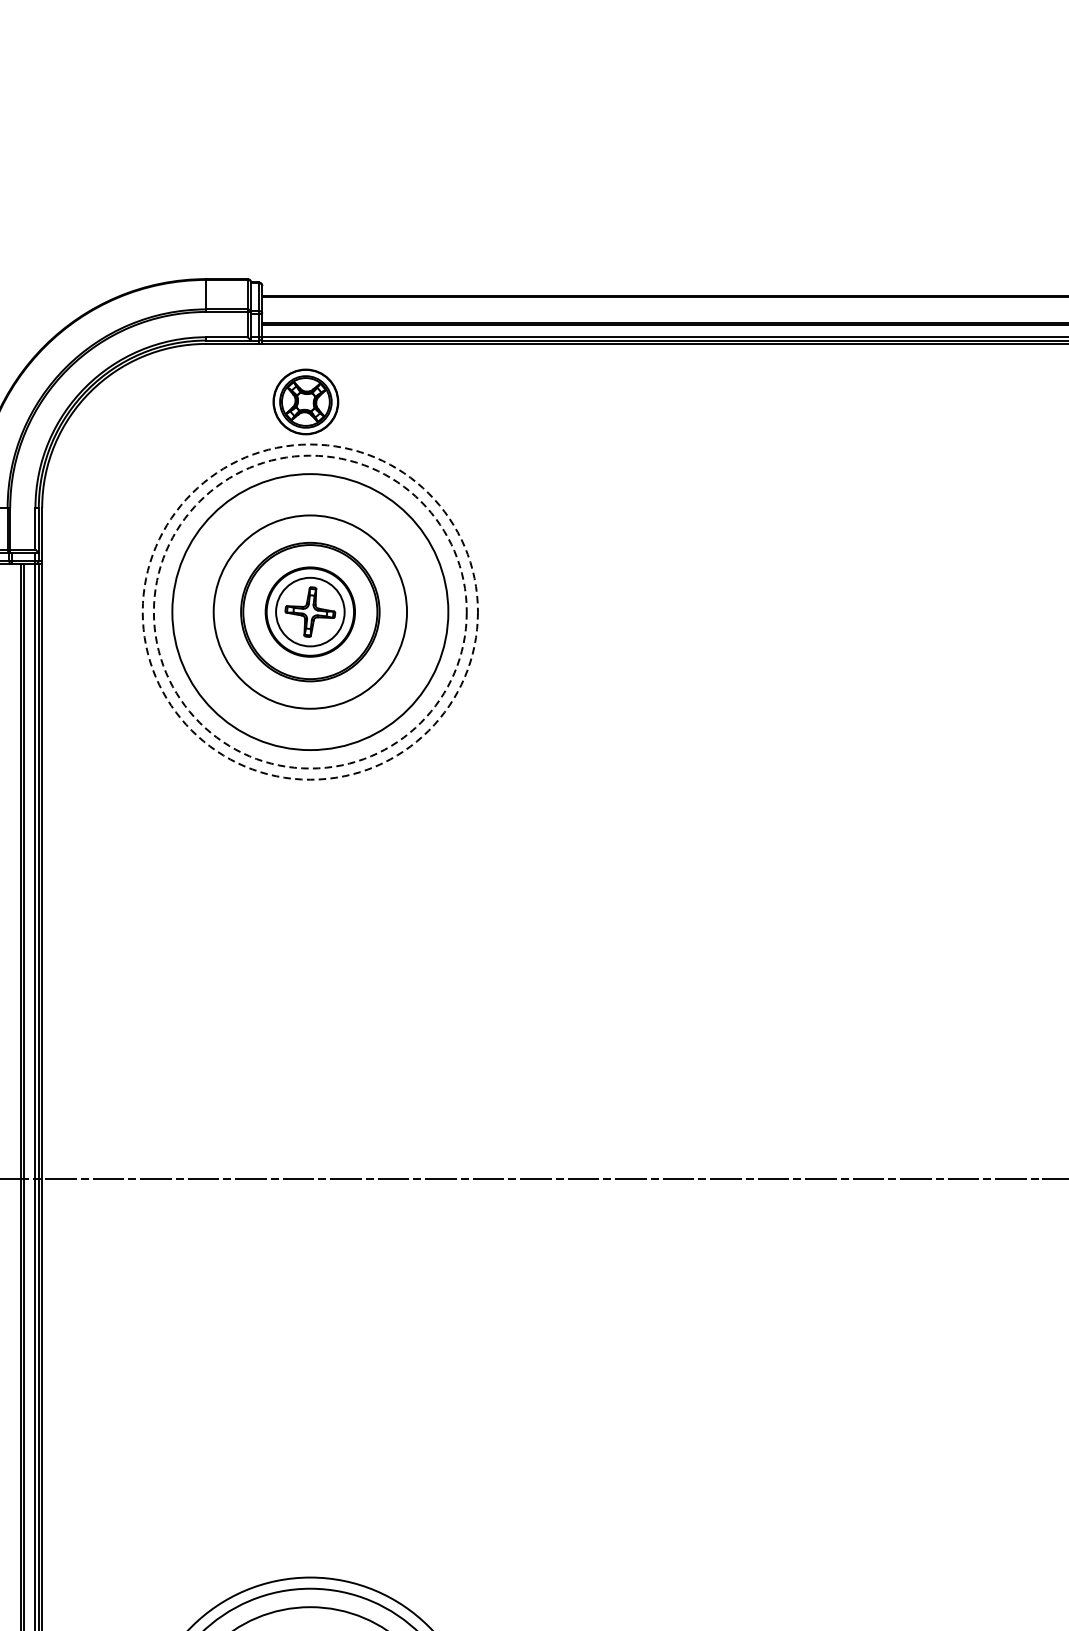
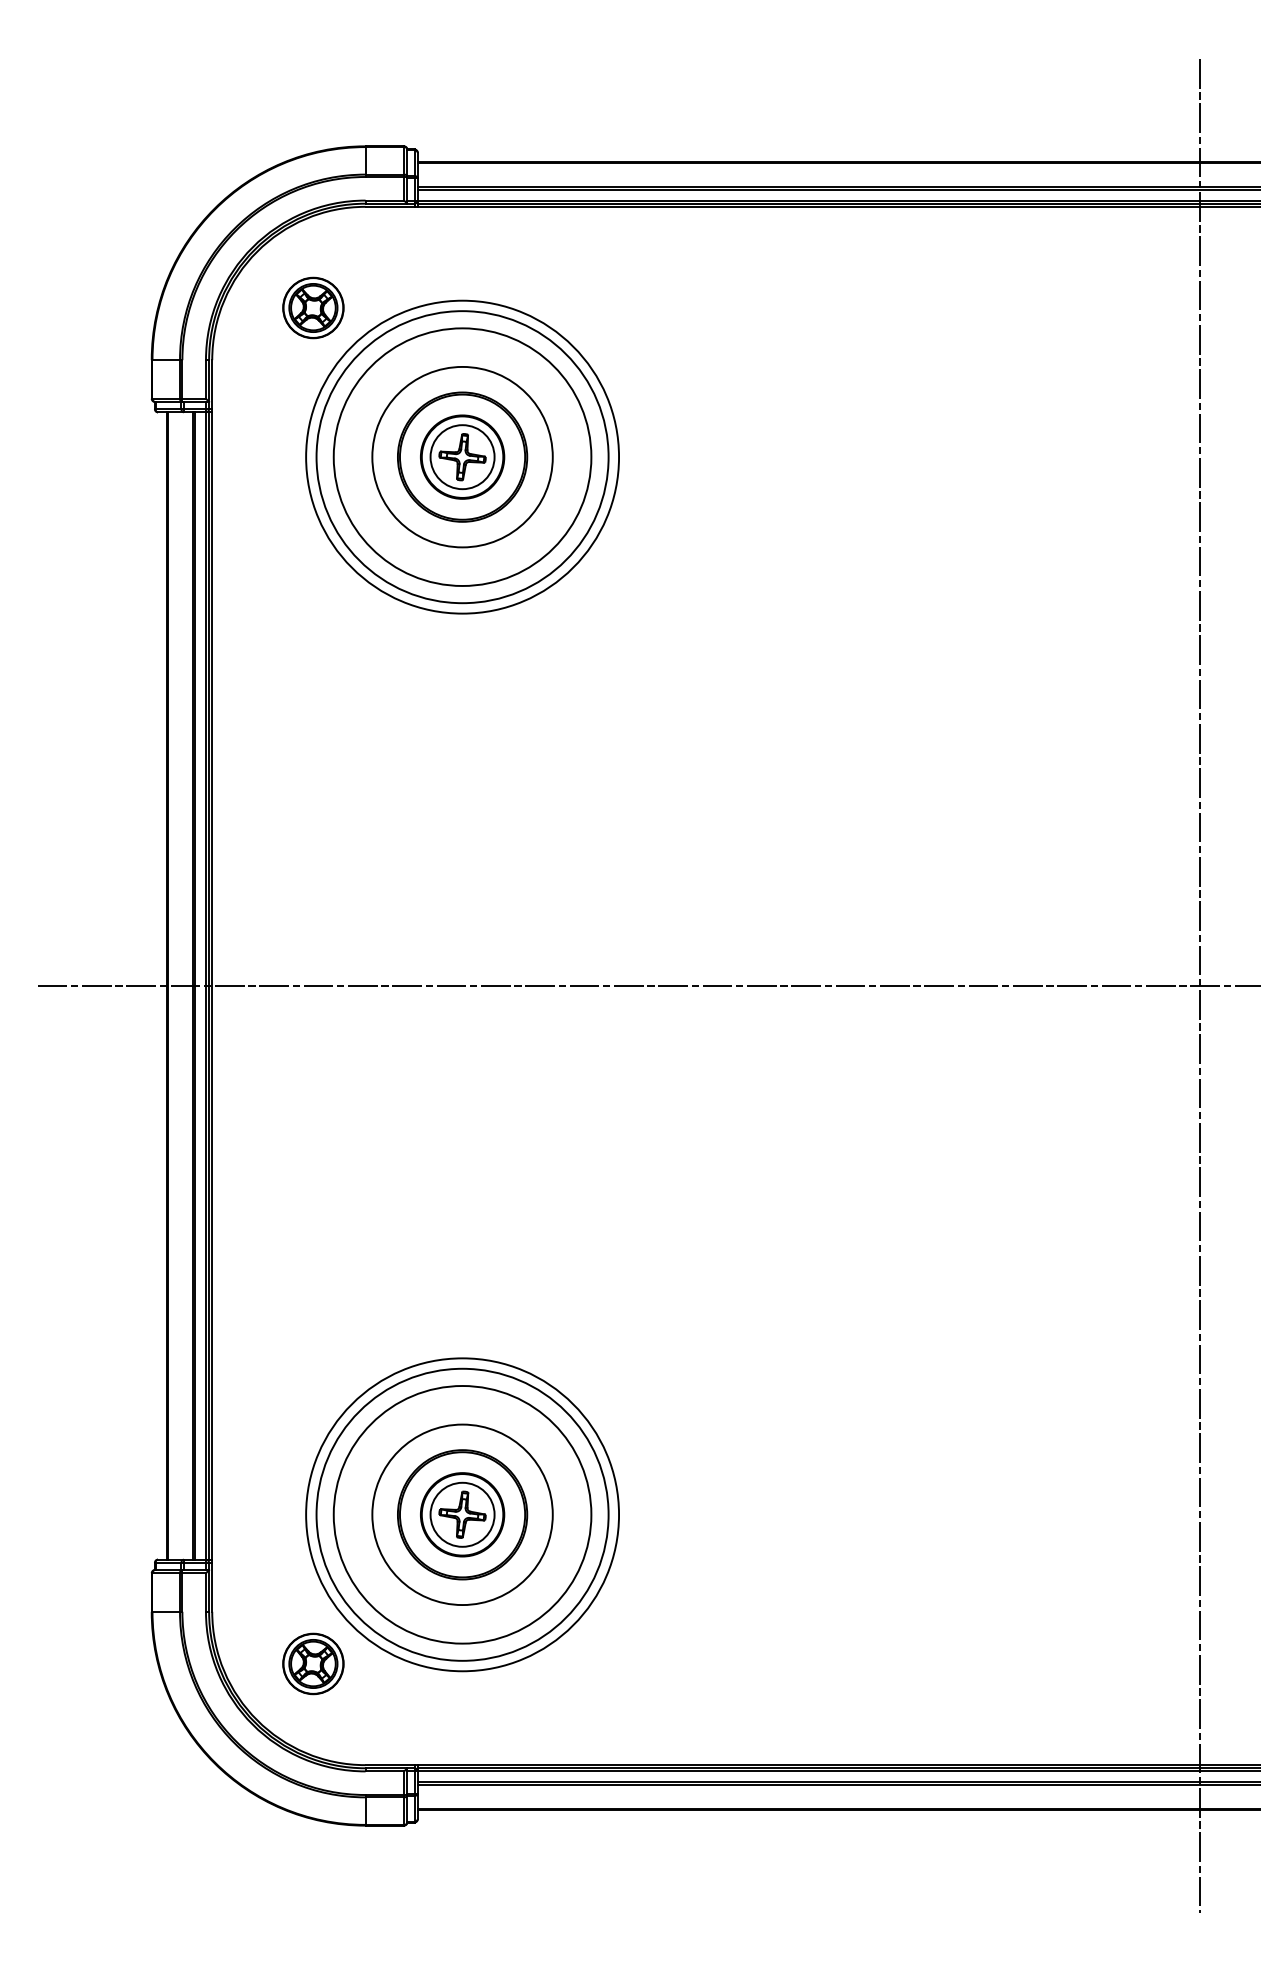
part: (305, 401) -> (313, 307), moved
circle: (310, 611) -> (462, 456), dashed -> solid
circle: (310, 612) -> (462, 457), dashed -> solid

